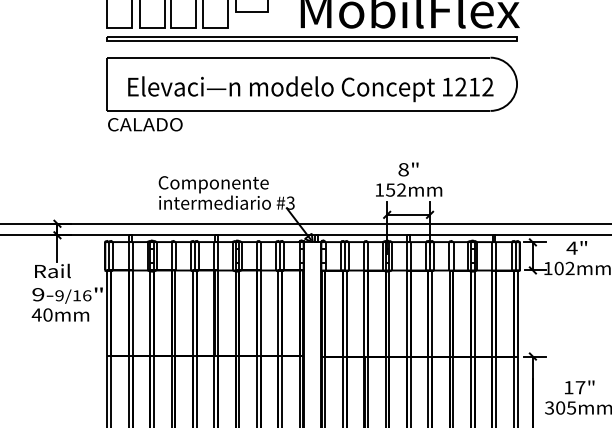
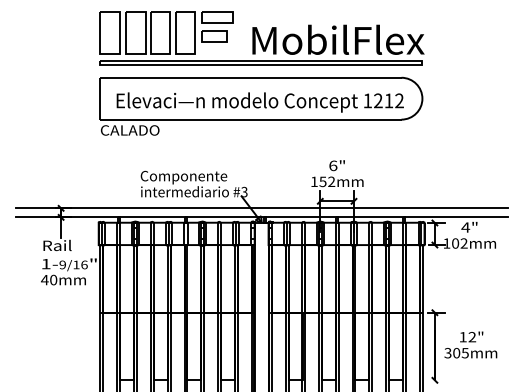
text: (403, 169) -> (333, 165), 8" -> 6"
text: (37, 293) -> (45, 263), 9- -> 1-
text: (580, 388) -> (472, 337), 17" -> 12"

